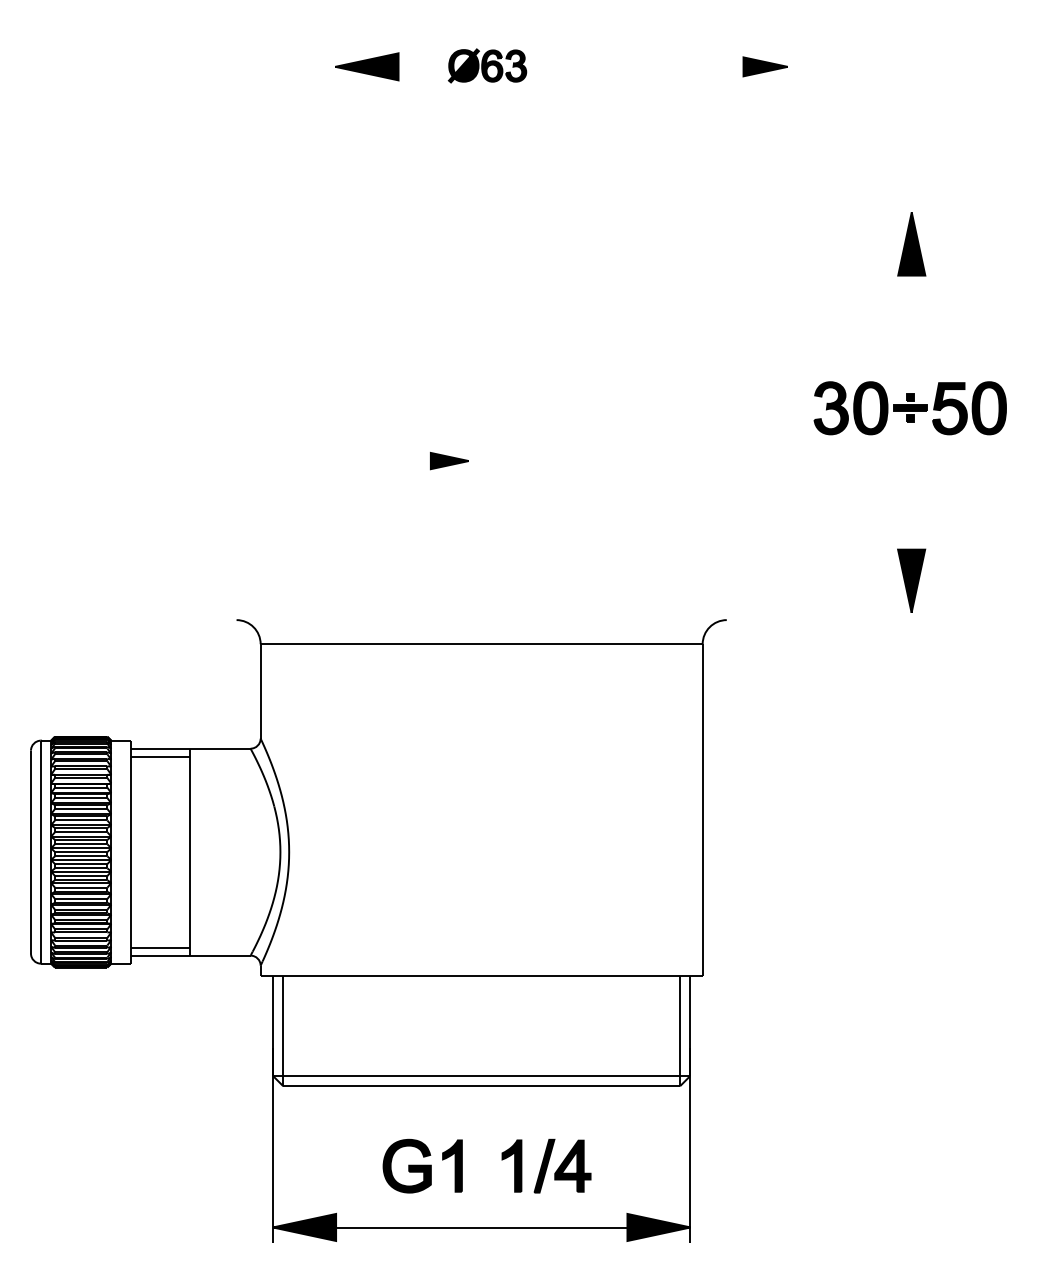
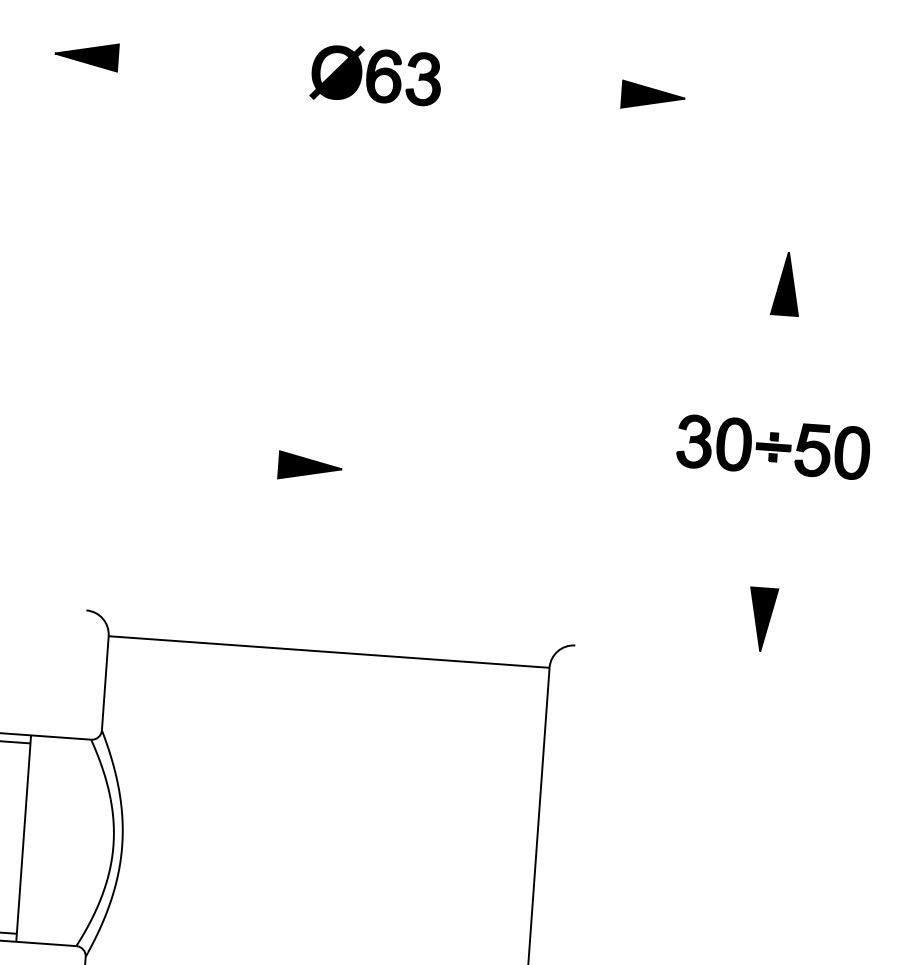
part: (487, 65) -> (376, 75), size x1.67
part: (367, 66) -> (86, 55), moved
part: (765, 66) -> (653, 96), size x1.43
part: (449, 460) -> (310, 466), size x1.67

